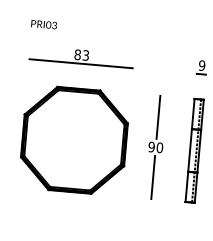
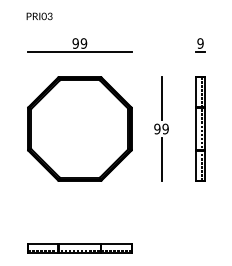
text: (81, 55) -> (79, 43), 83 -> 99
text: (159, 148) -> (165, 129), 90 -> 99

